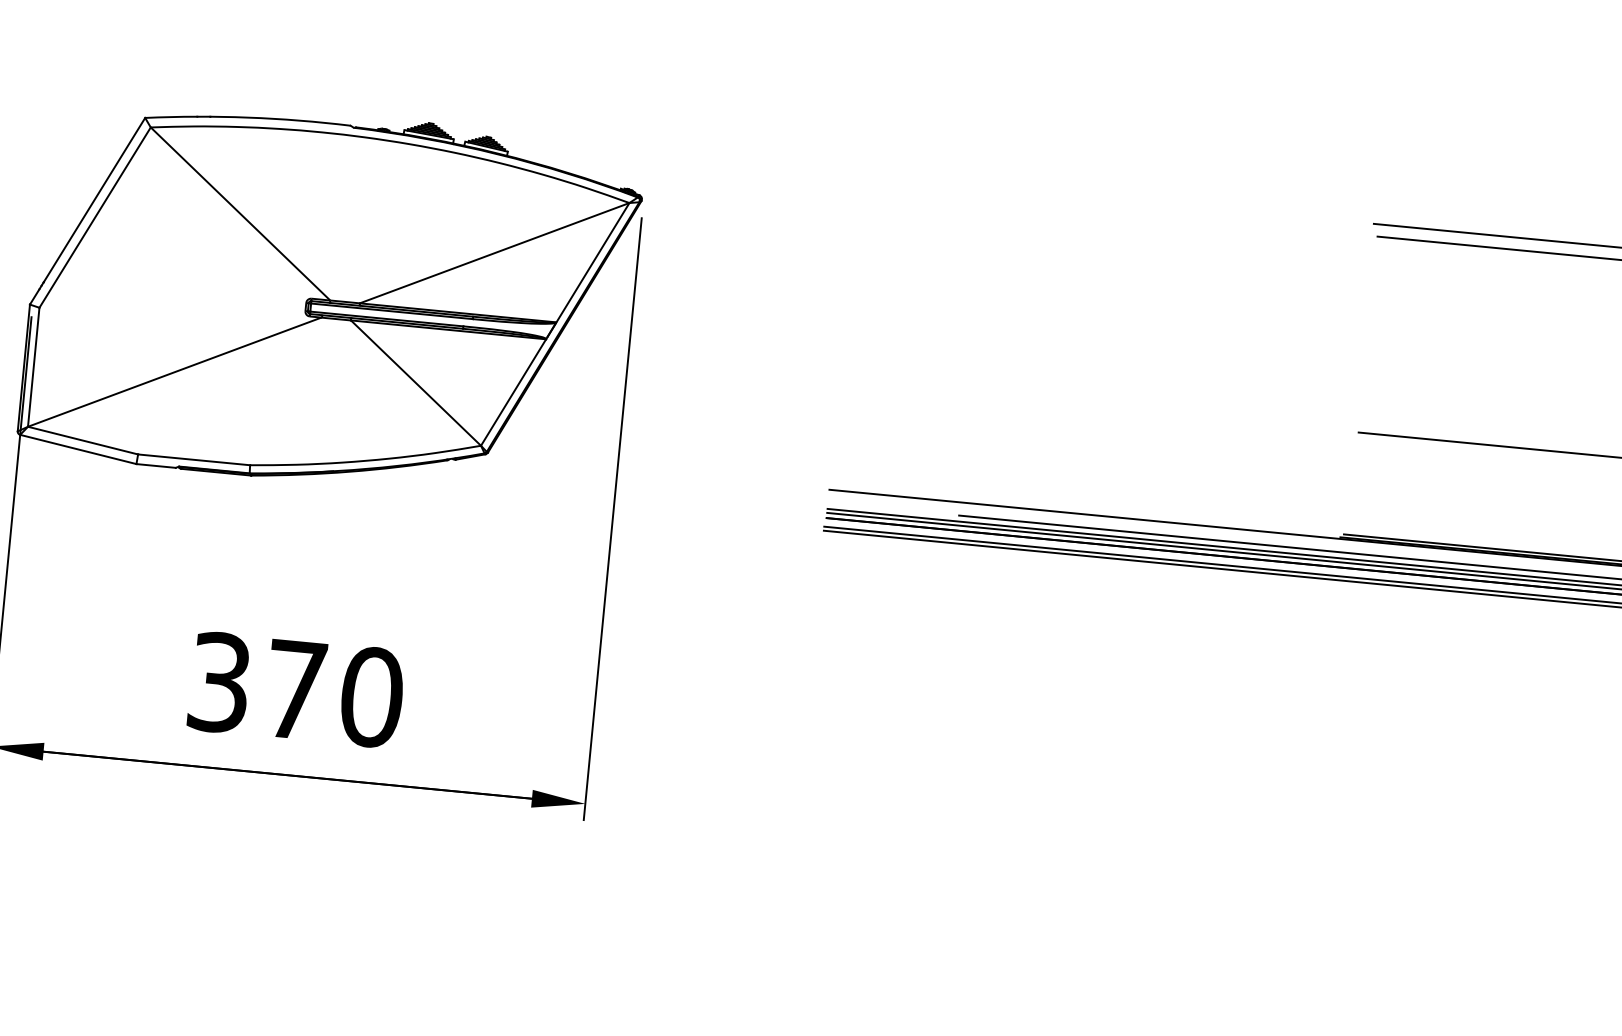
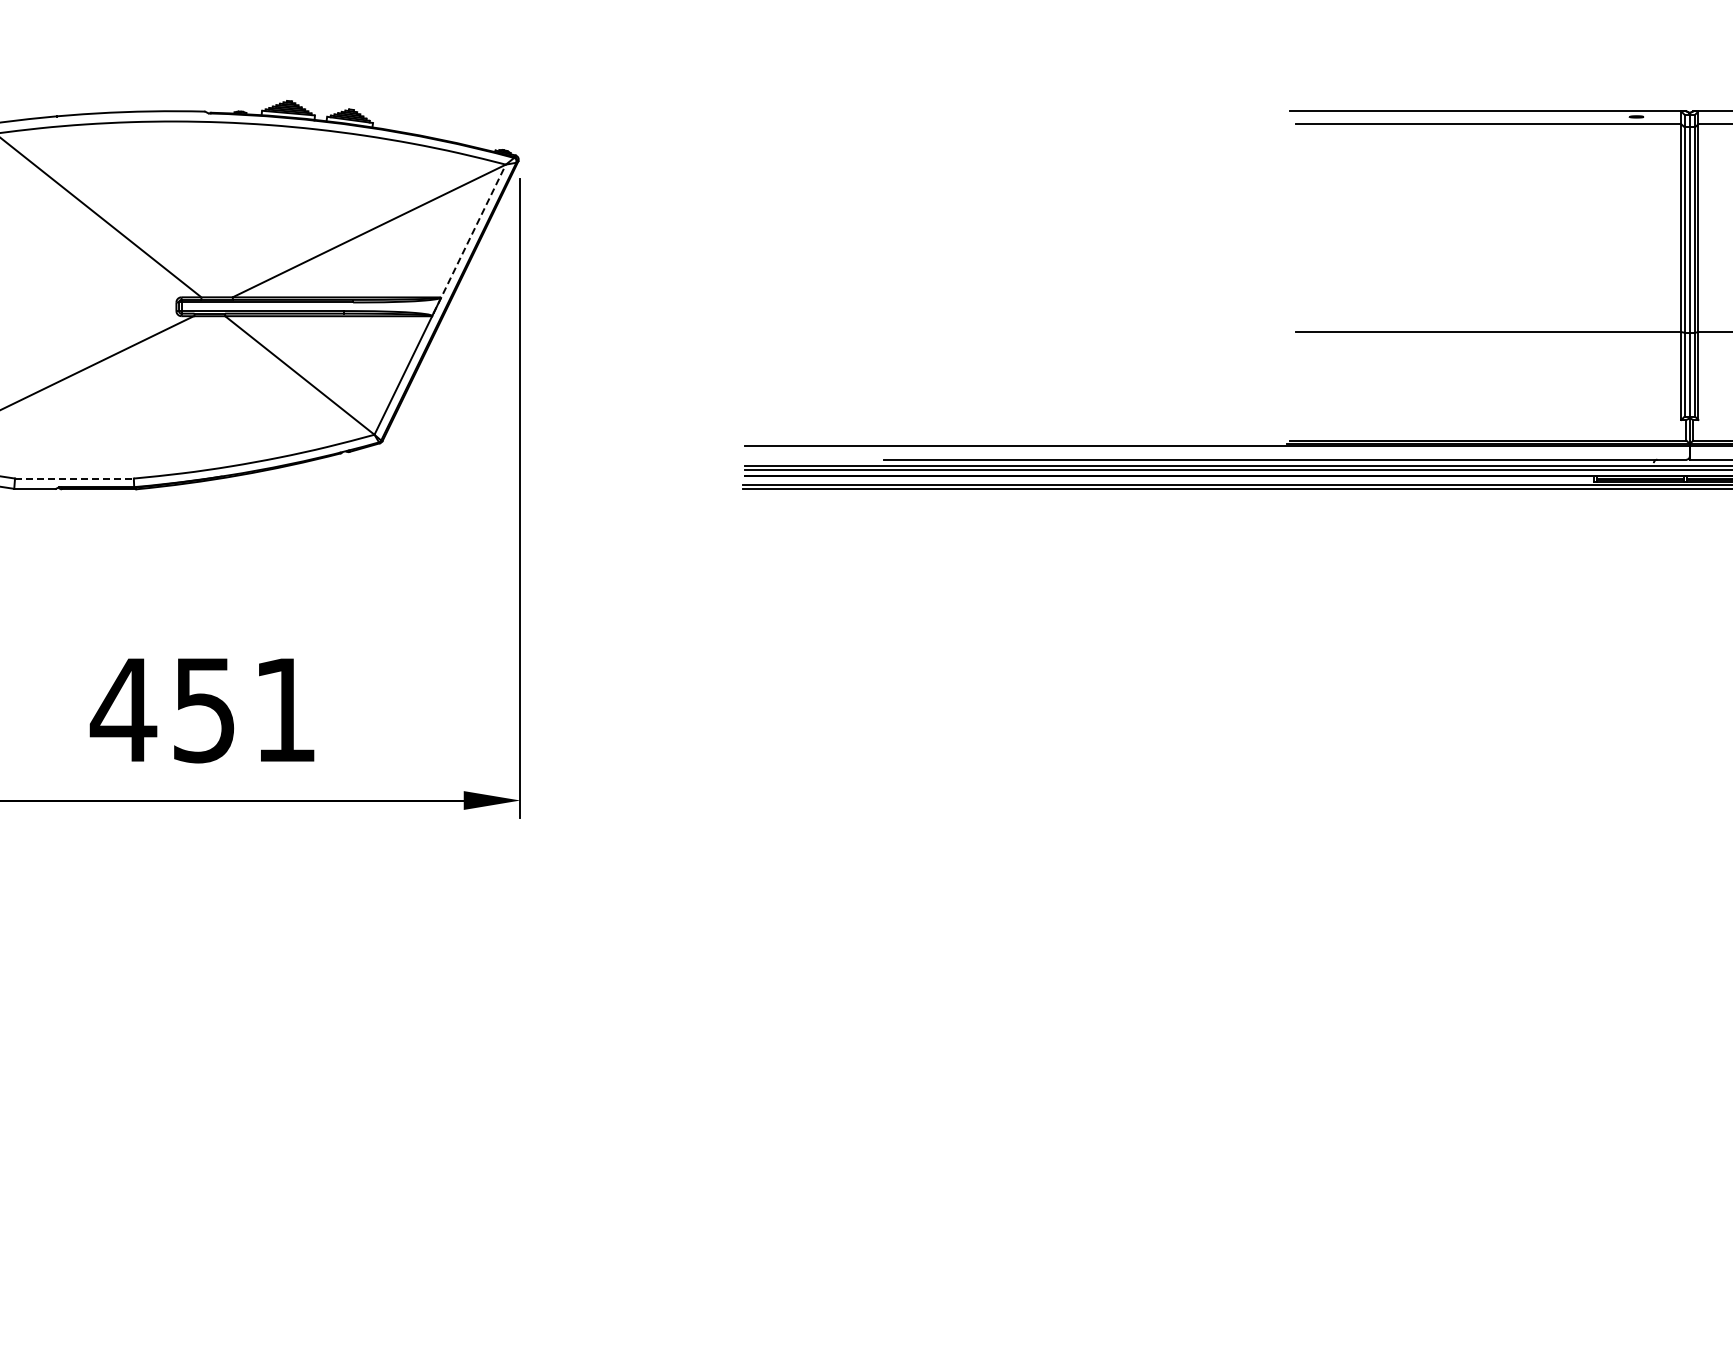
line: (588, 270) -> (469, 239), solid -> dashed
line: (194, 459) -> (74, 478), solid -> dashed
text: (294, 689) -> (203, 709), 370 -> 451

